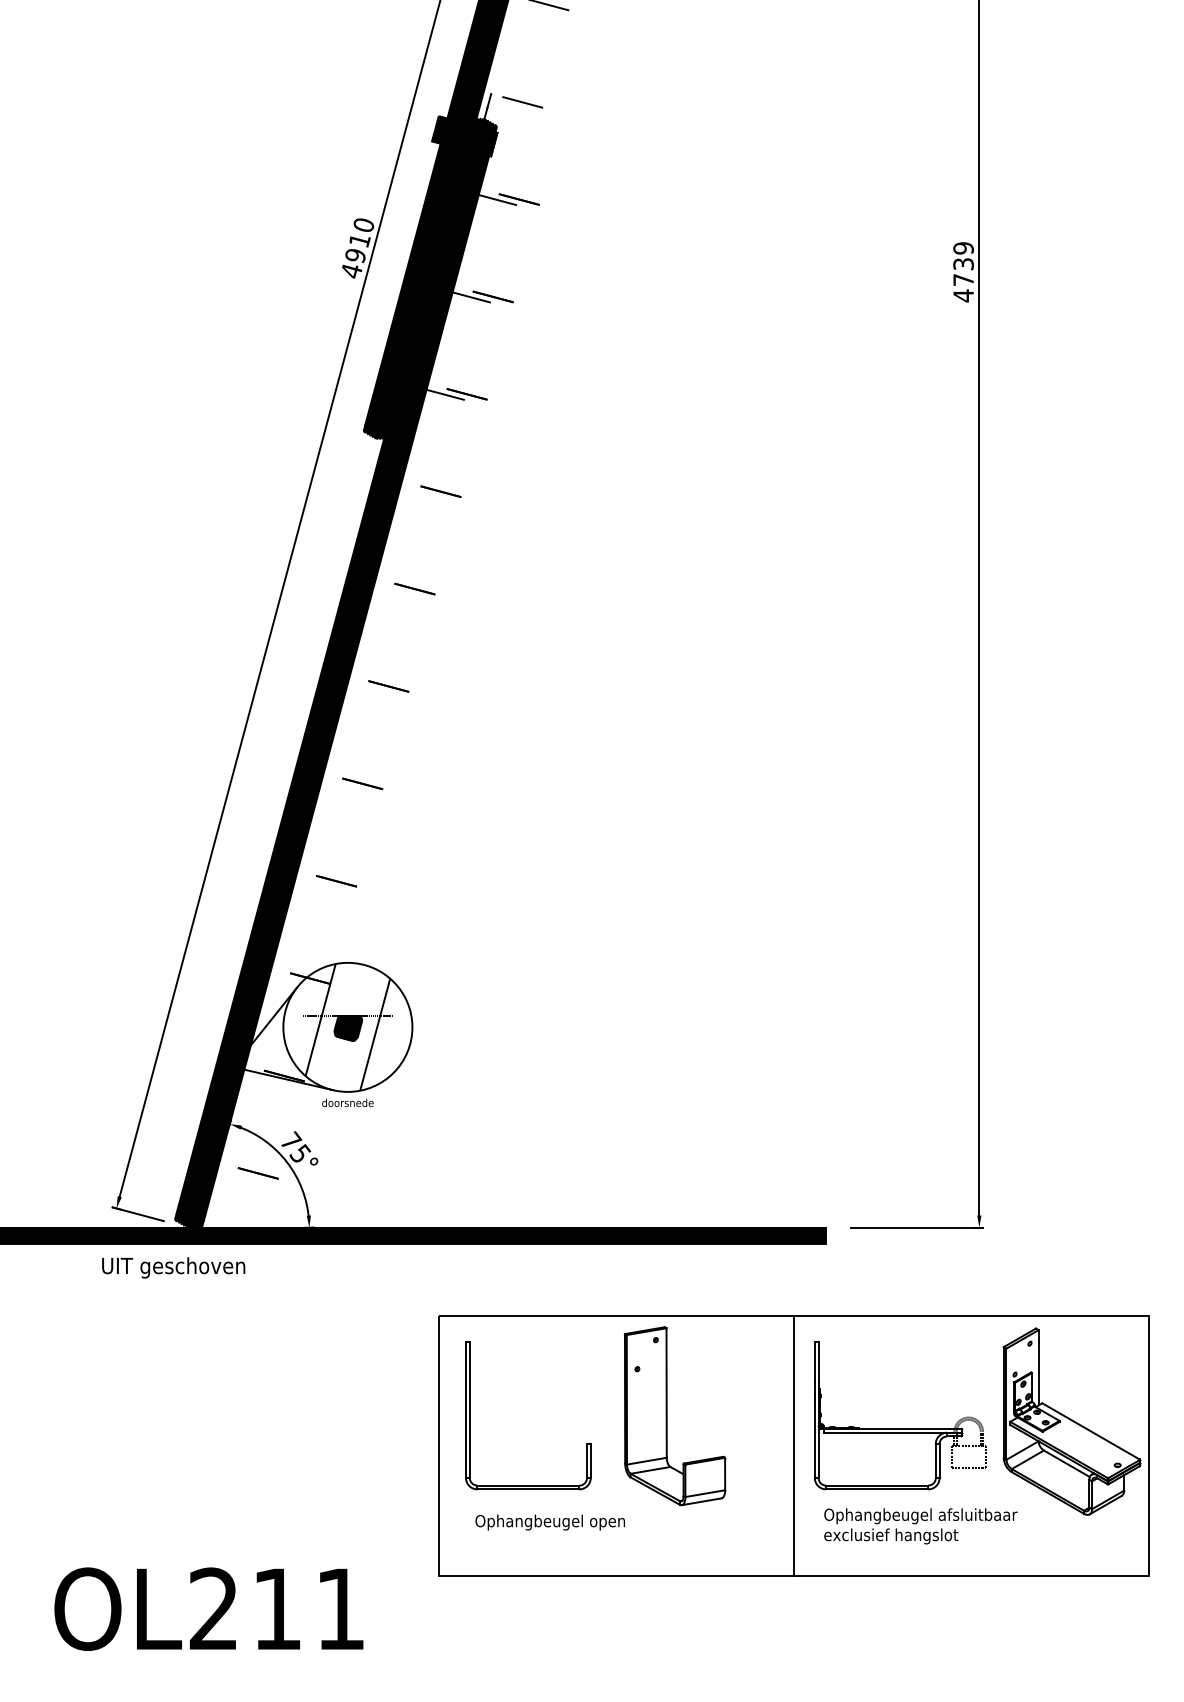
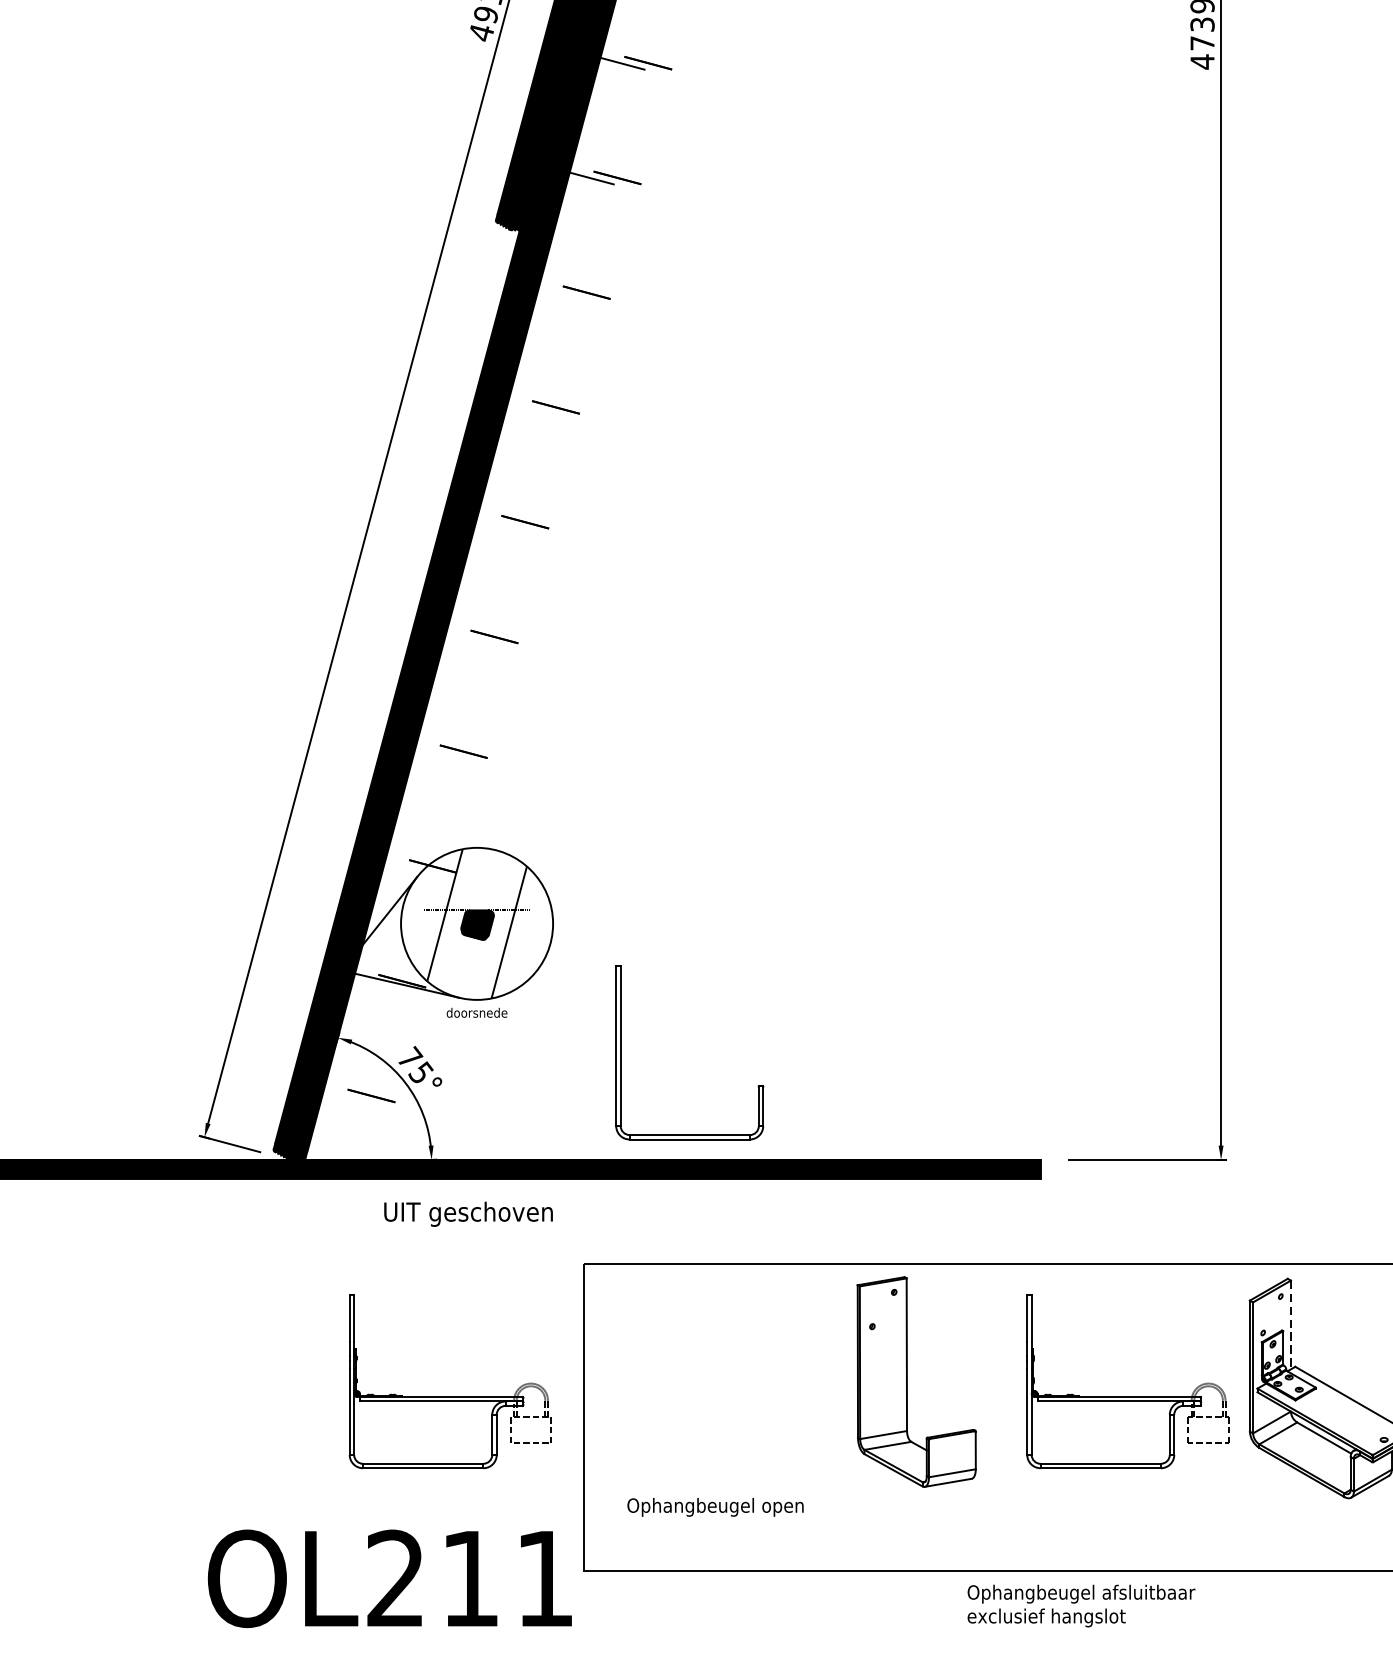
text: (173, 1267) -> (468, 1213), moved
line: (1038, 1367) -> (1290, 1324), solid -> dashed
part: (470, 1415) -> (621, 1052), moved
part: (667, 1416) -> (907, 1382), moved
part: (325, 1428) -> (450, 1396), added
line: (793, 1445) -> (1002, 1416), removed
text: (920, 1526) -> (1081, 1606), moved
text: (208, 1608) -> (389, 1577), moved

